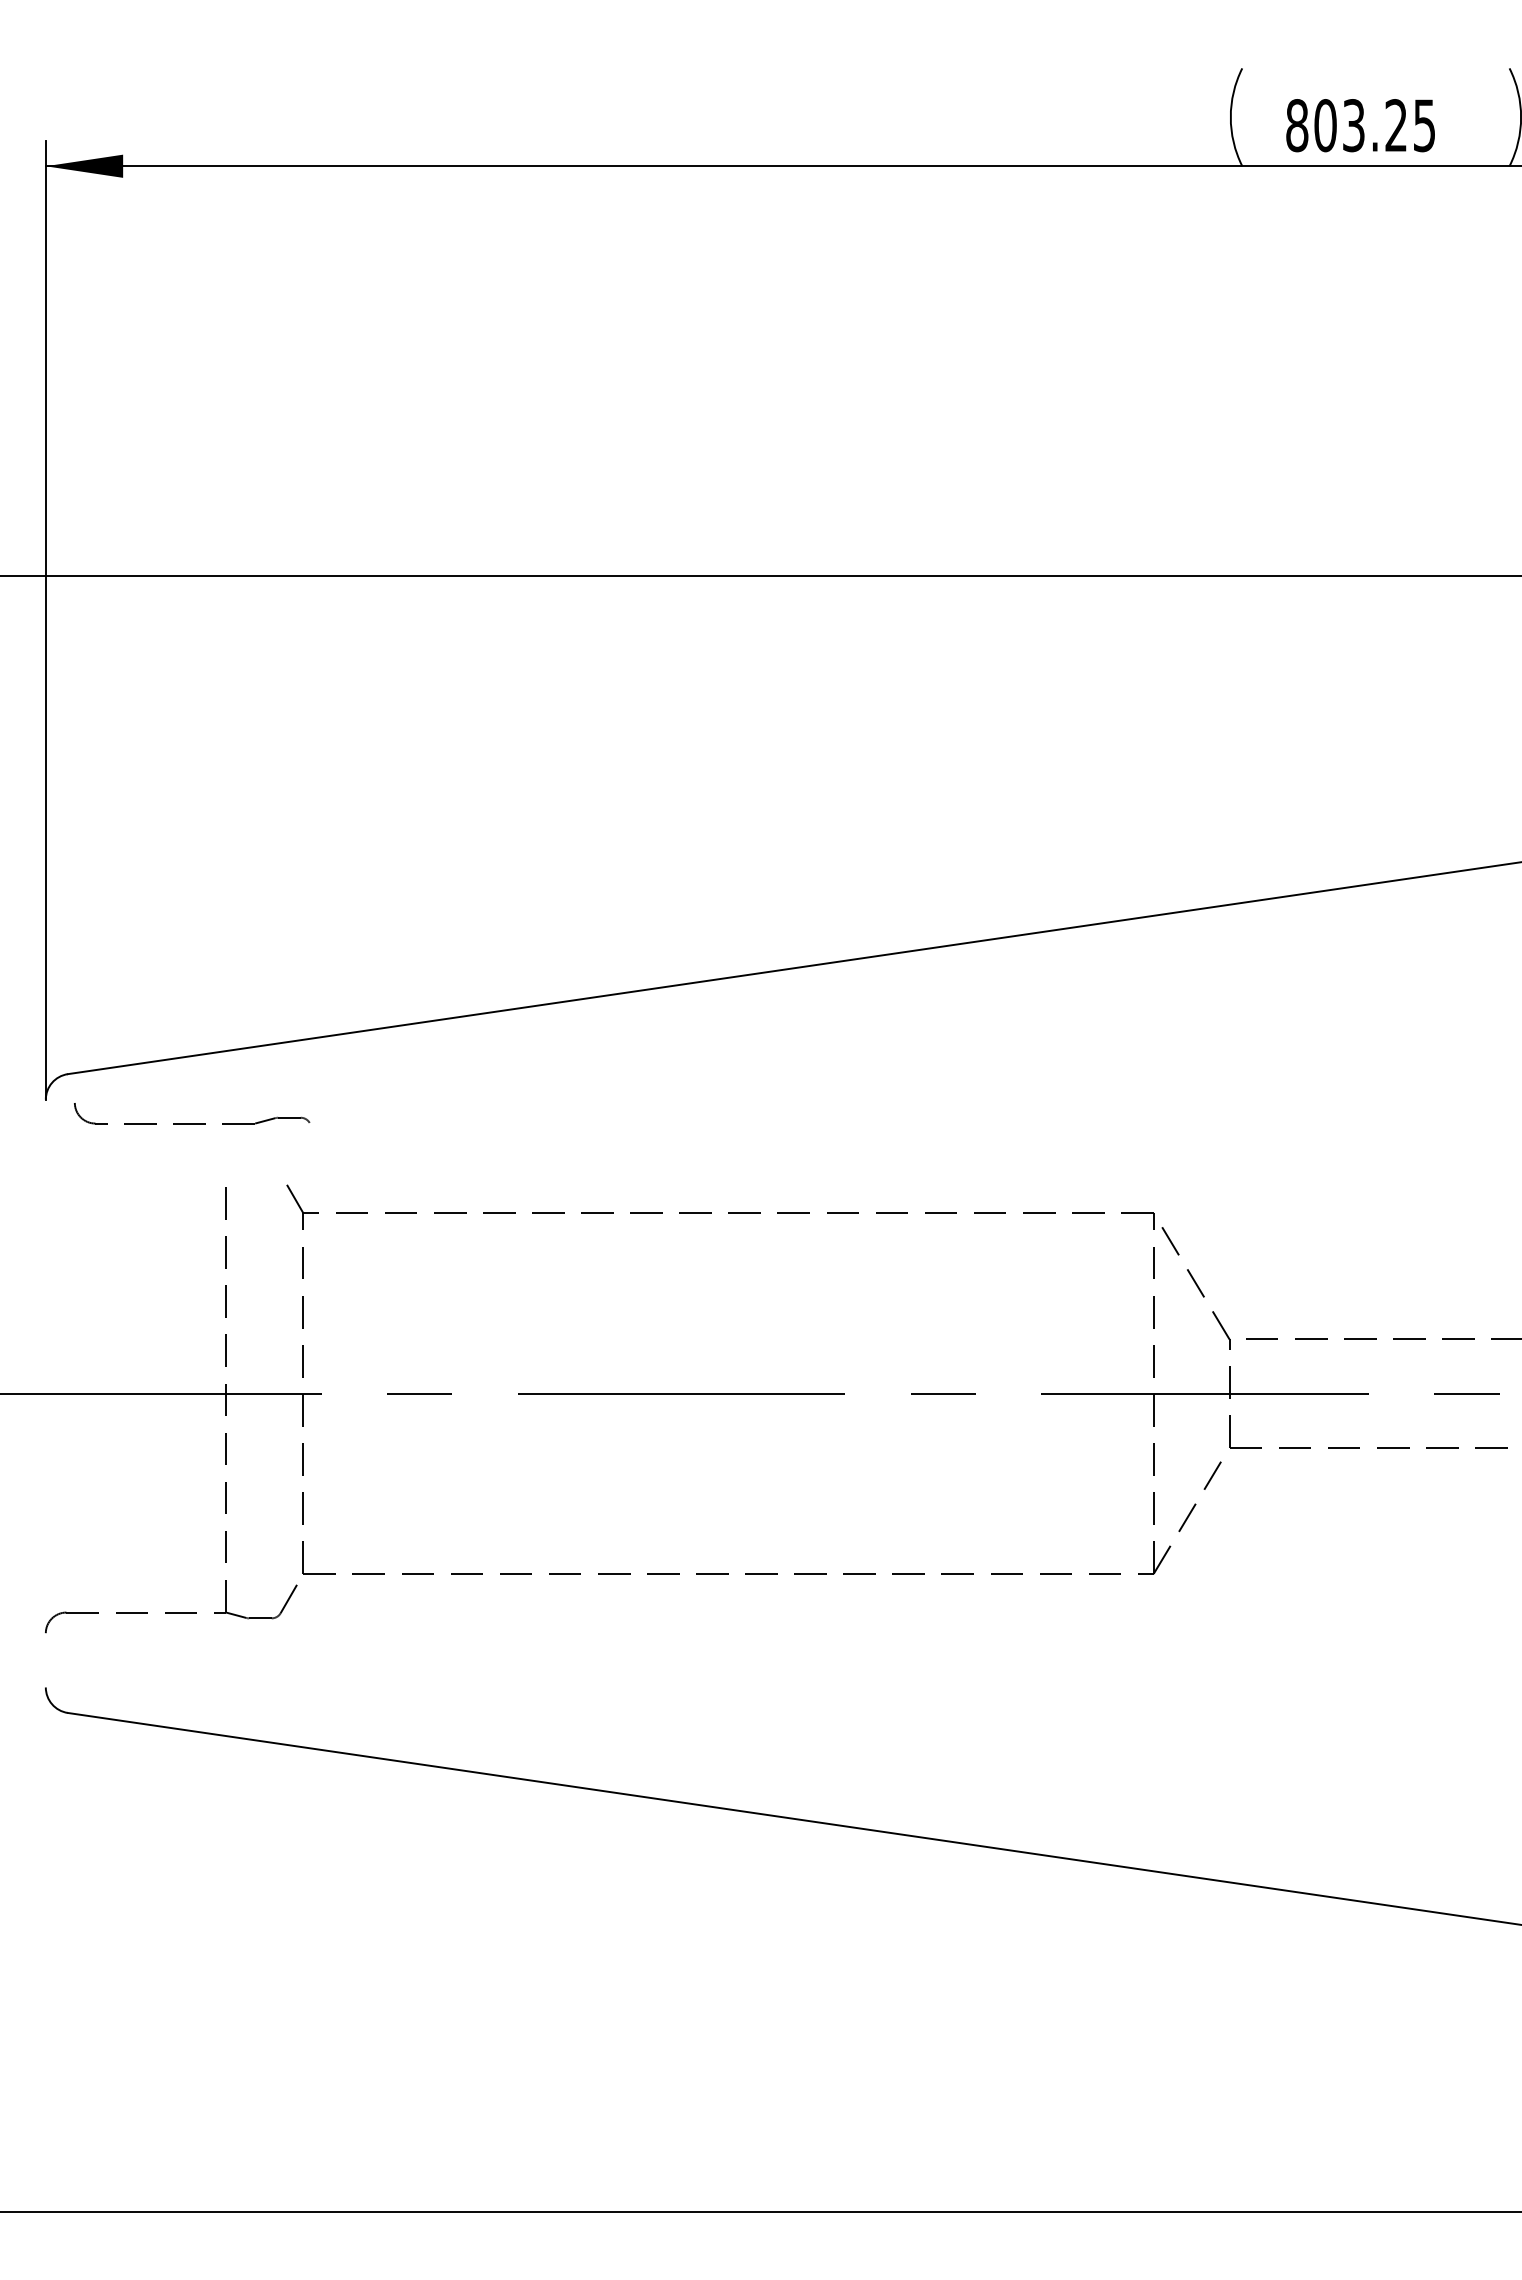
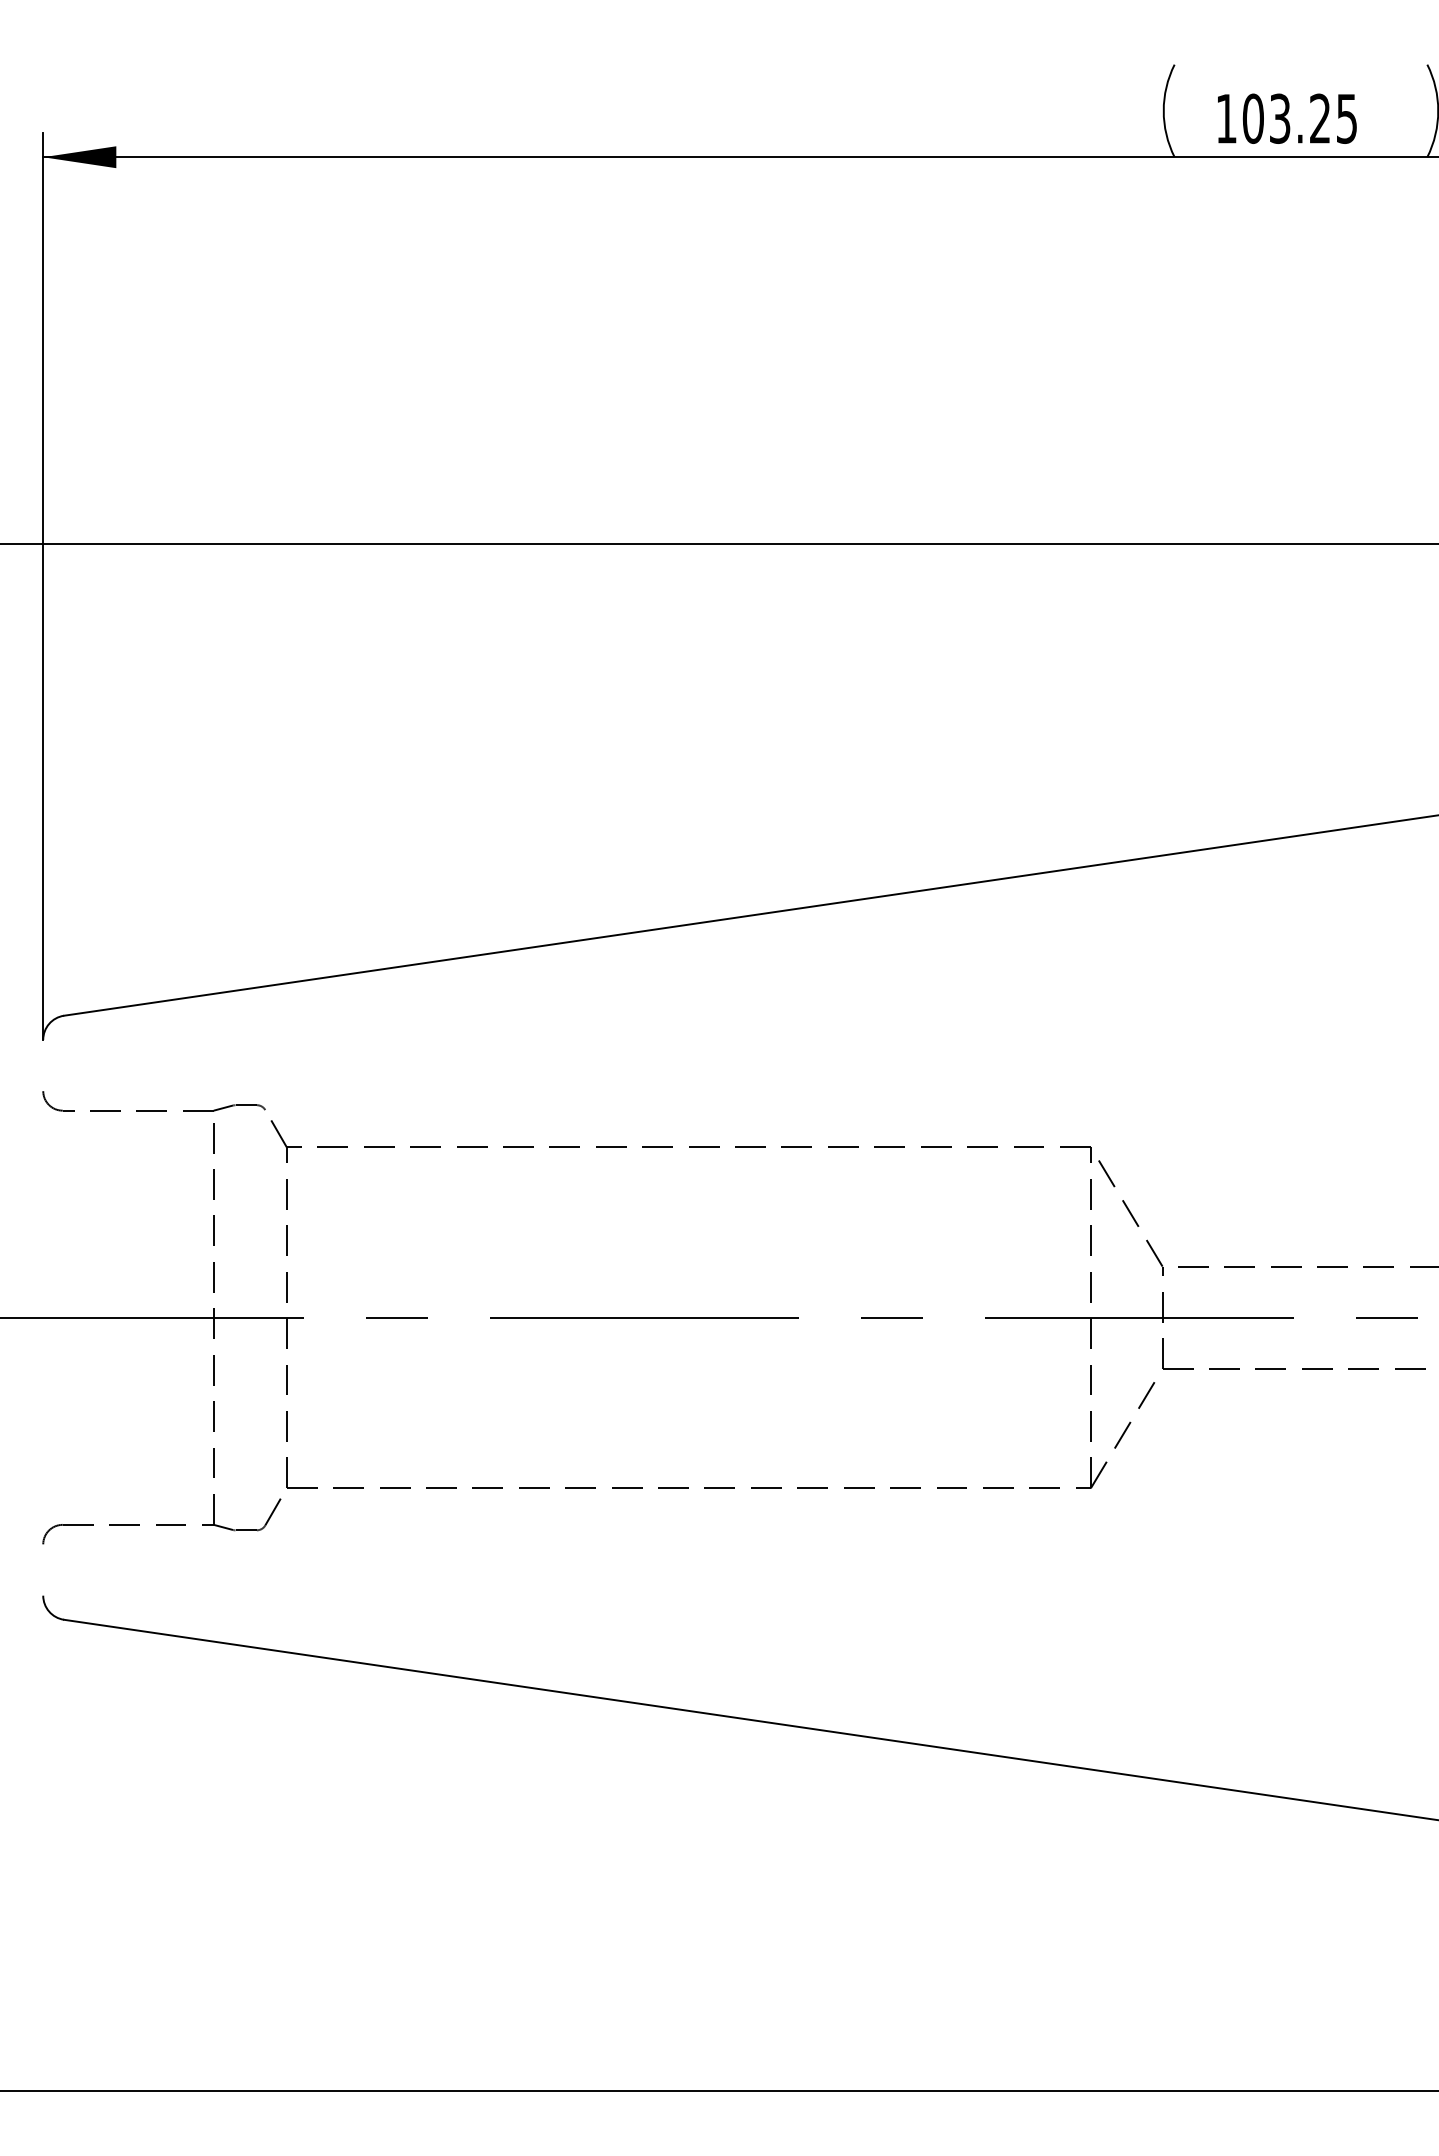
text: (1297, 125) -> (1226, 118), 803.25 -> 103.25
part: (192, 1123) -> (154, 1110), moved

